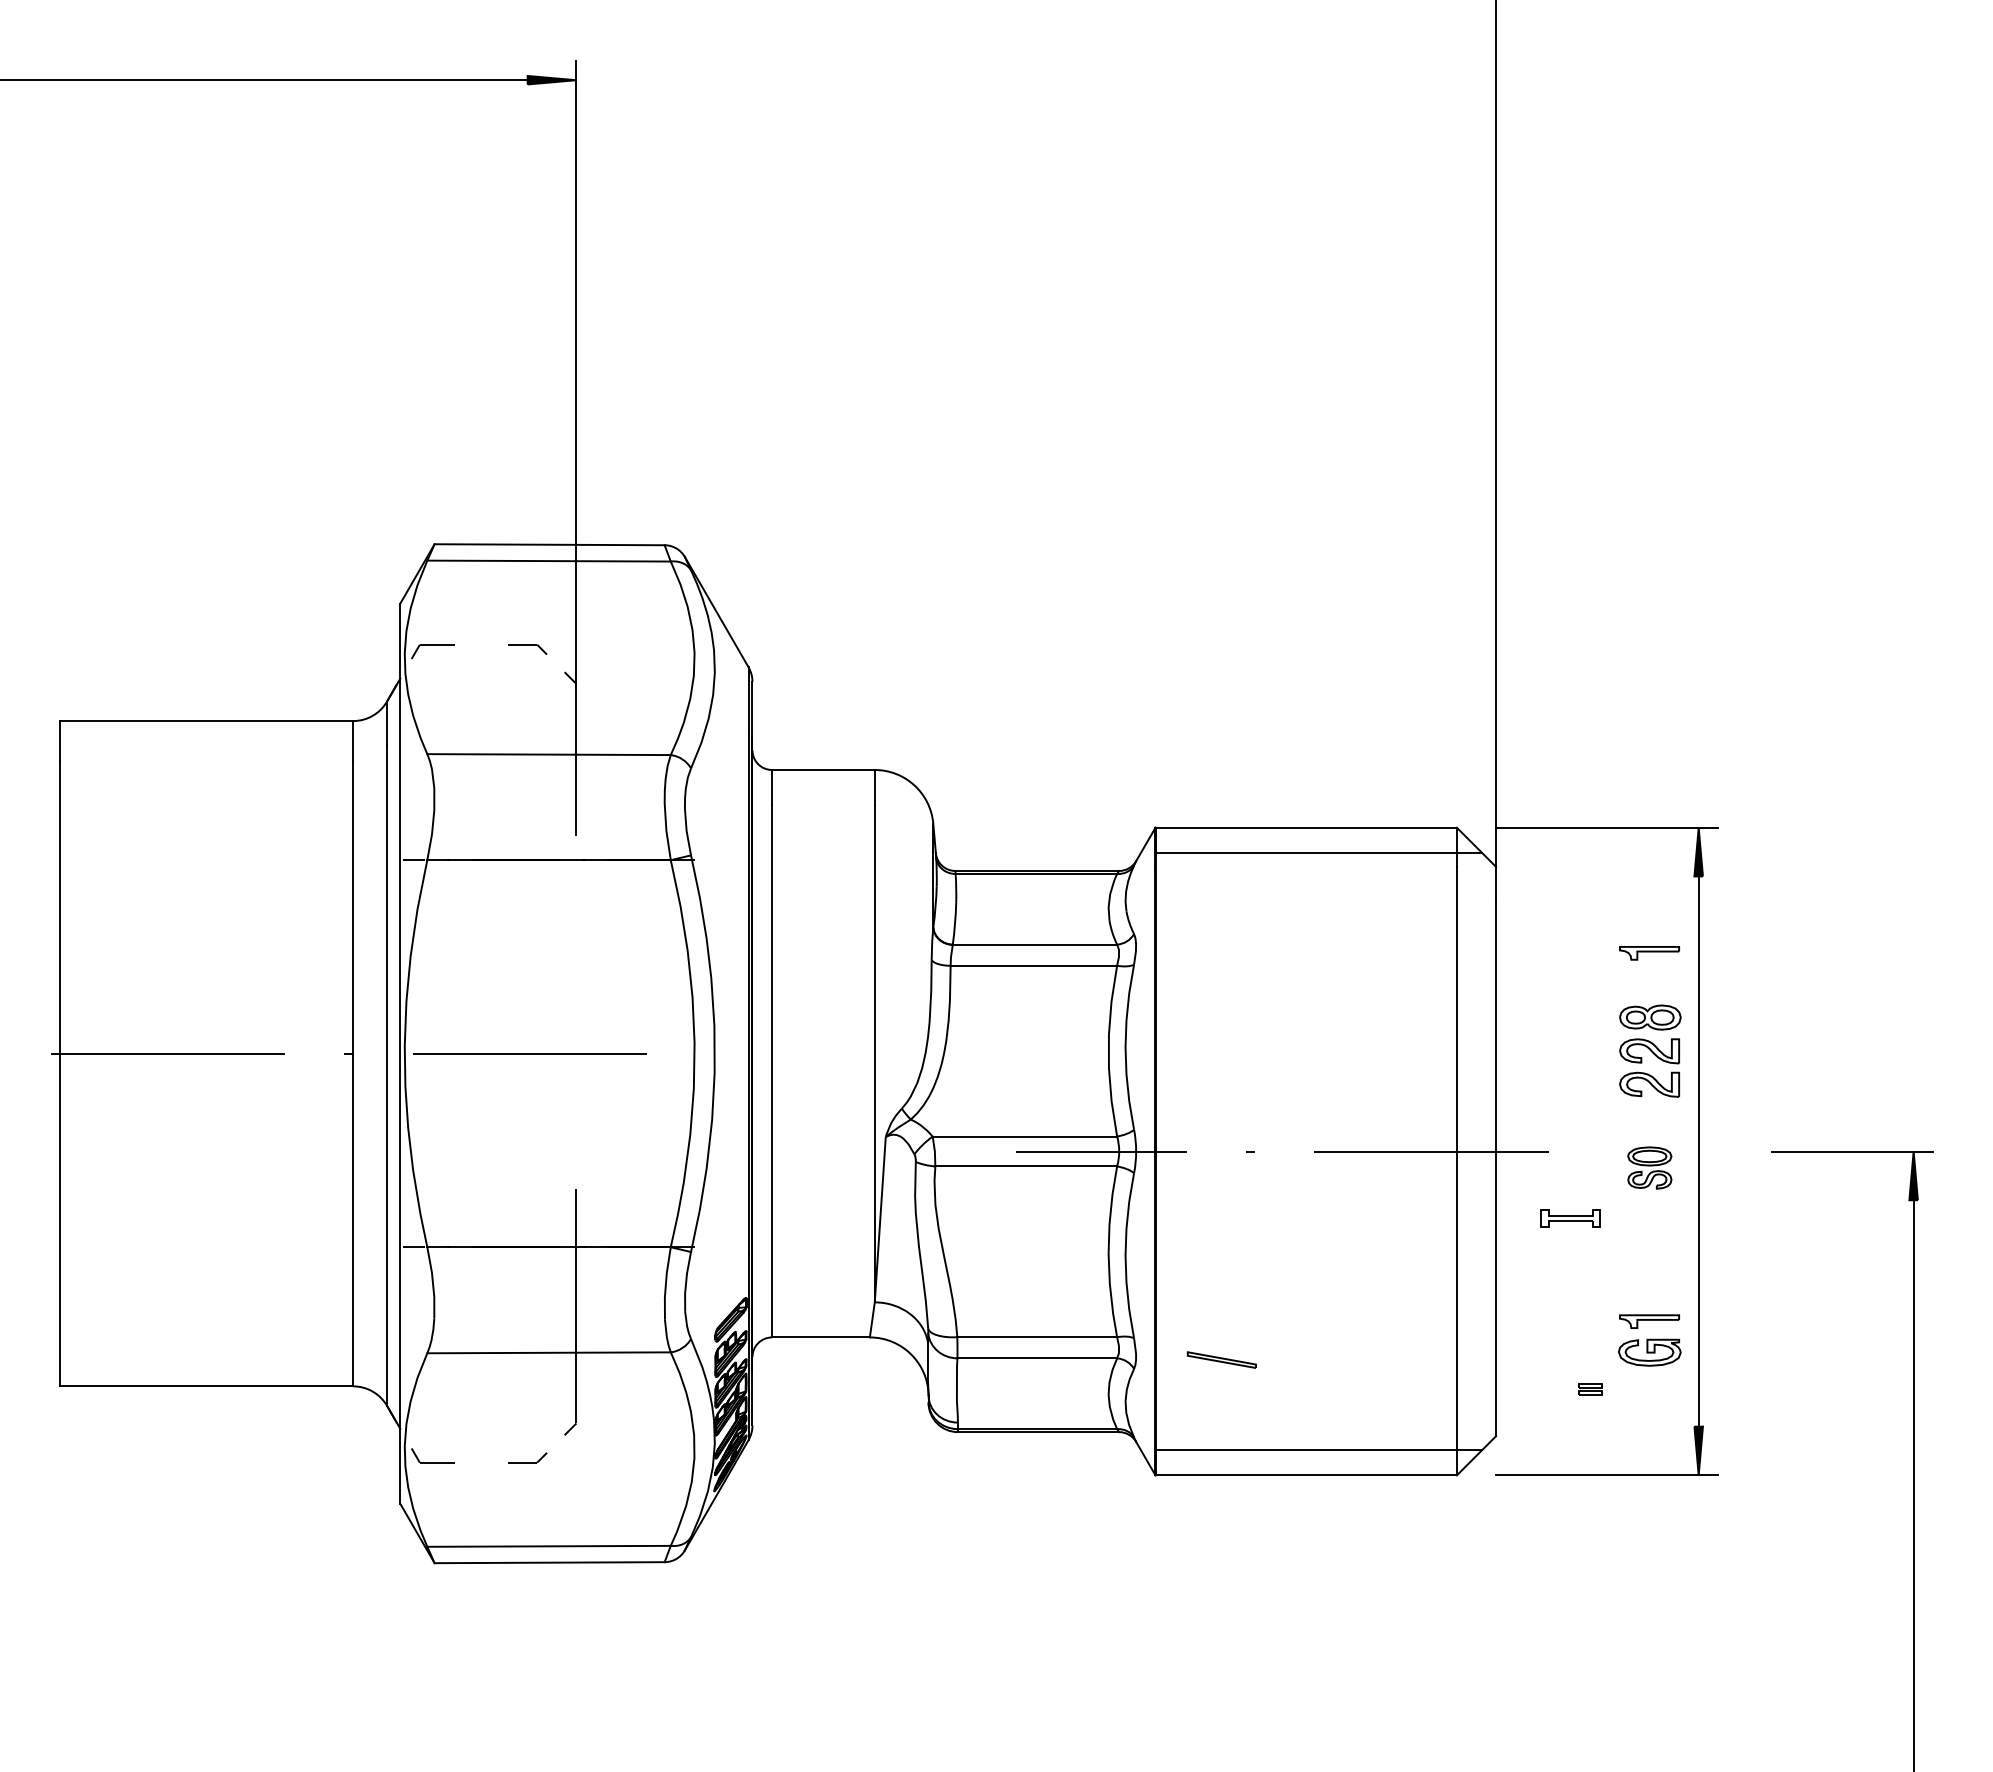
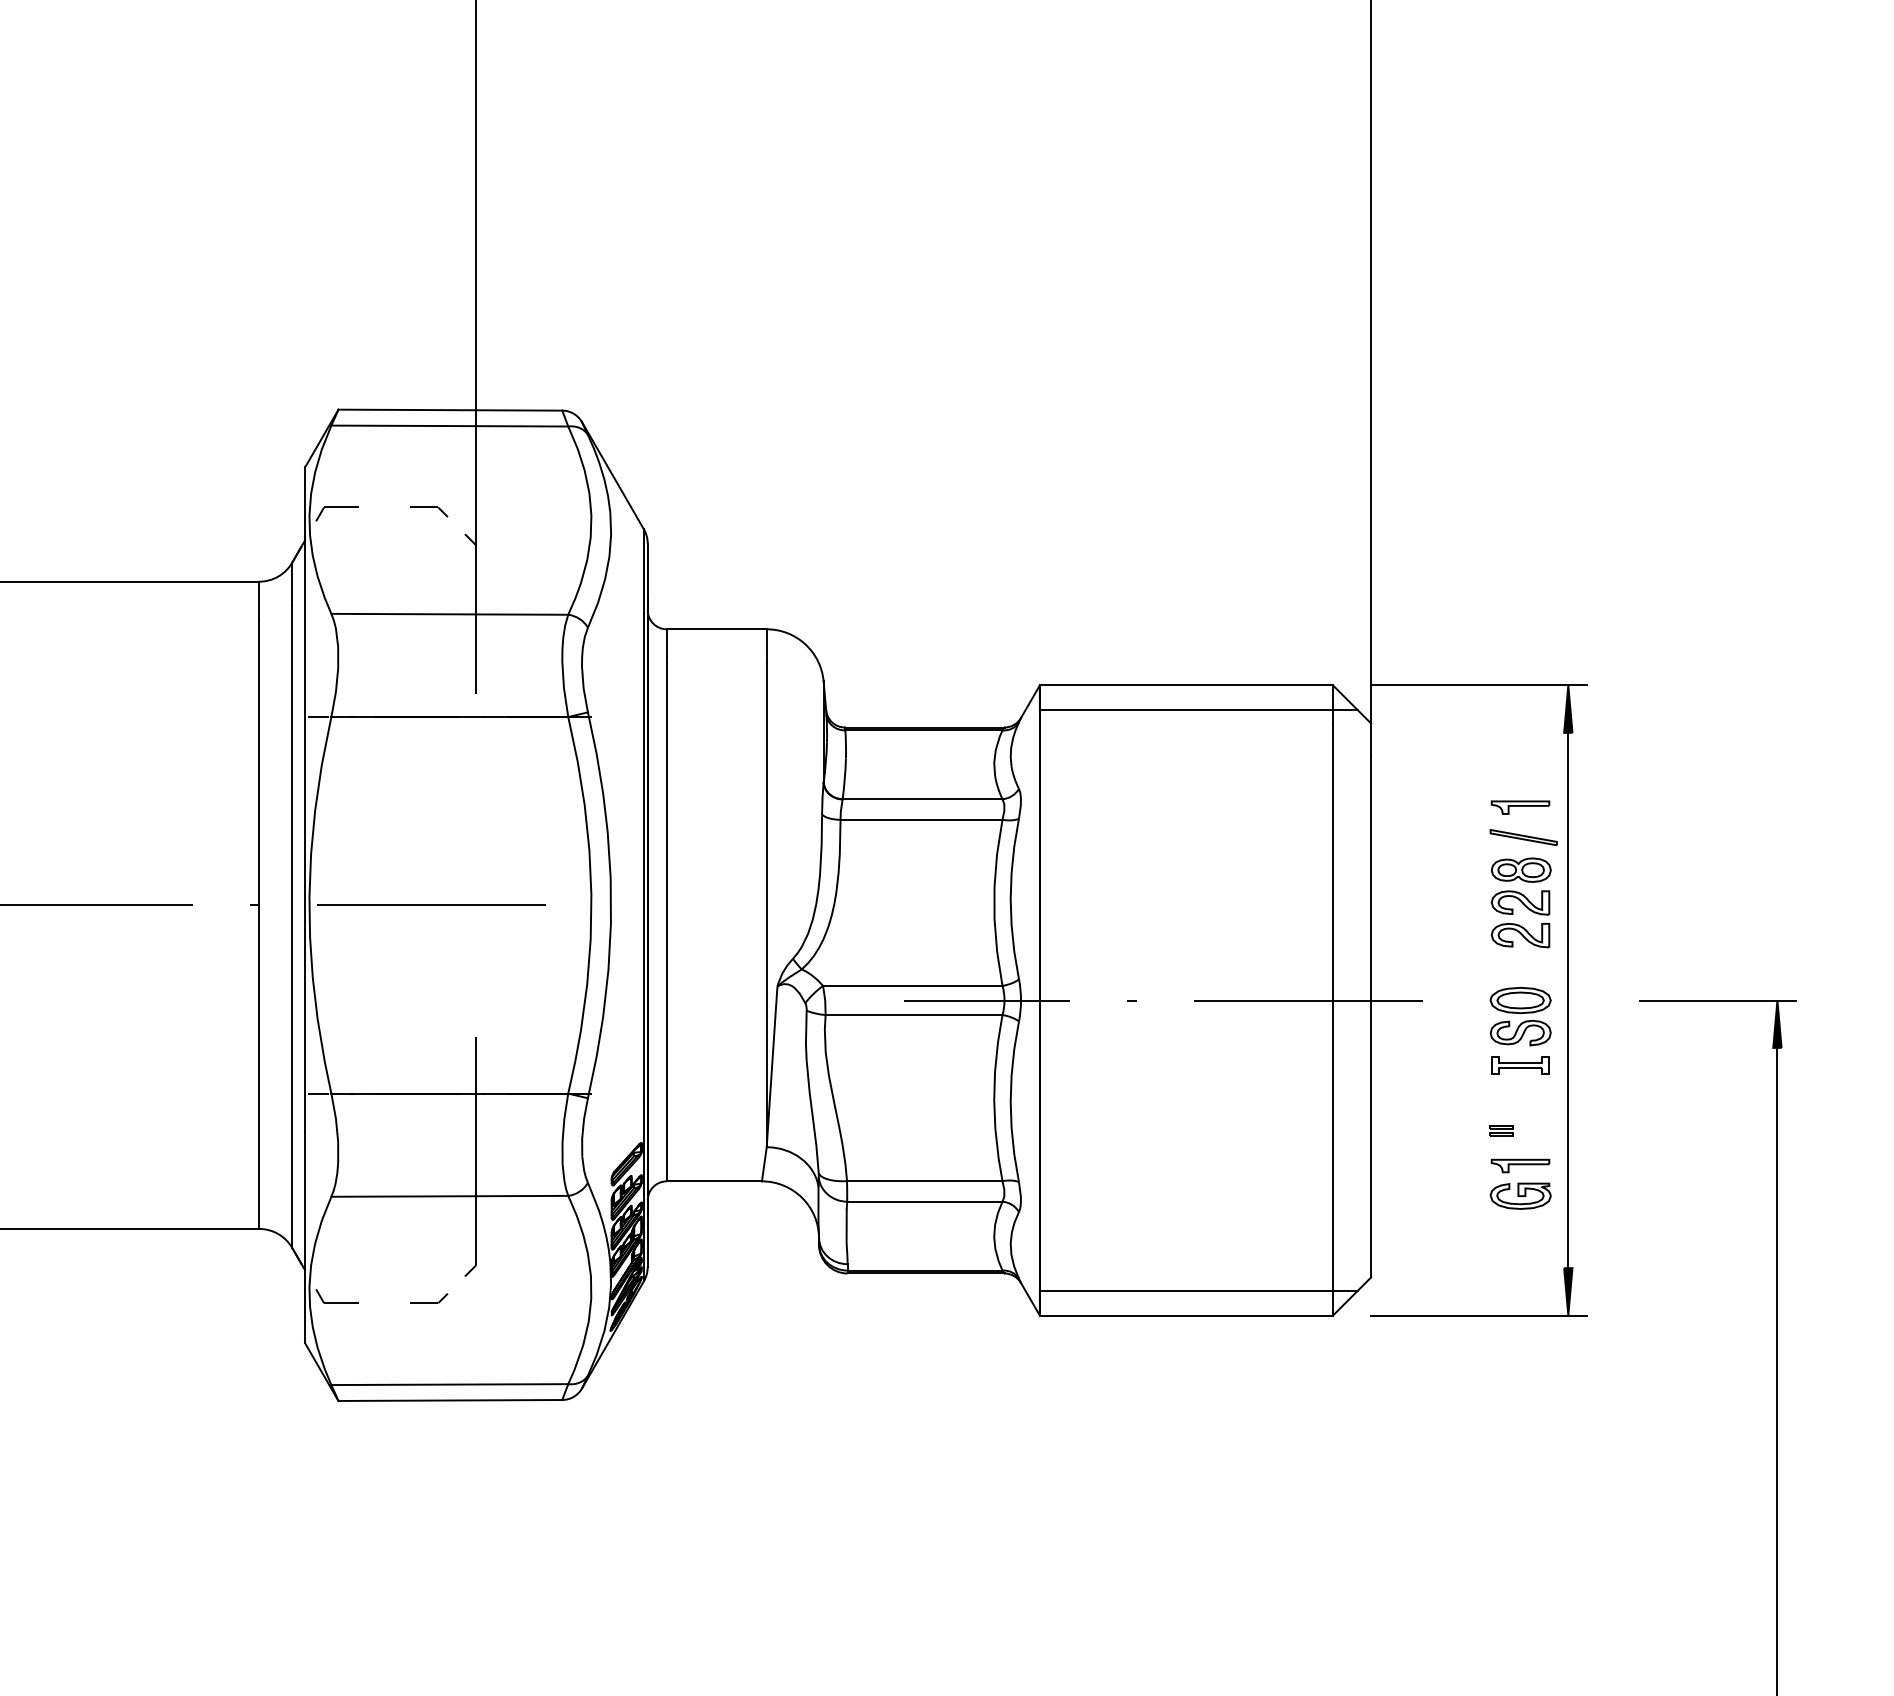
part: (1649, 1167) -> (1520, 1016), size x1.43
part: (1570, 1218) -> (1520, 1065), moved
part: (1221, 1359) -> (1523, 837), moved
part: (1590, 1389) -> (1500, 1130), moved

